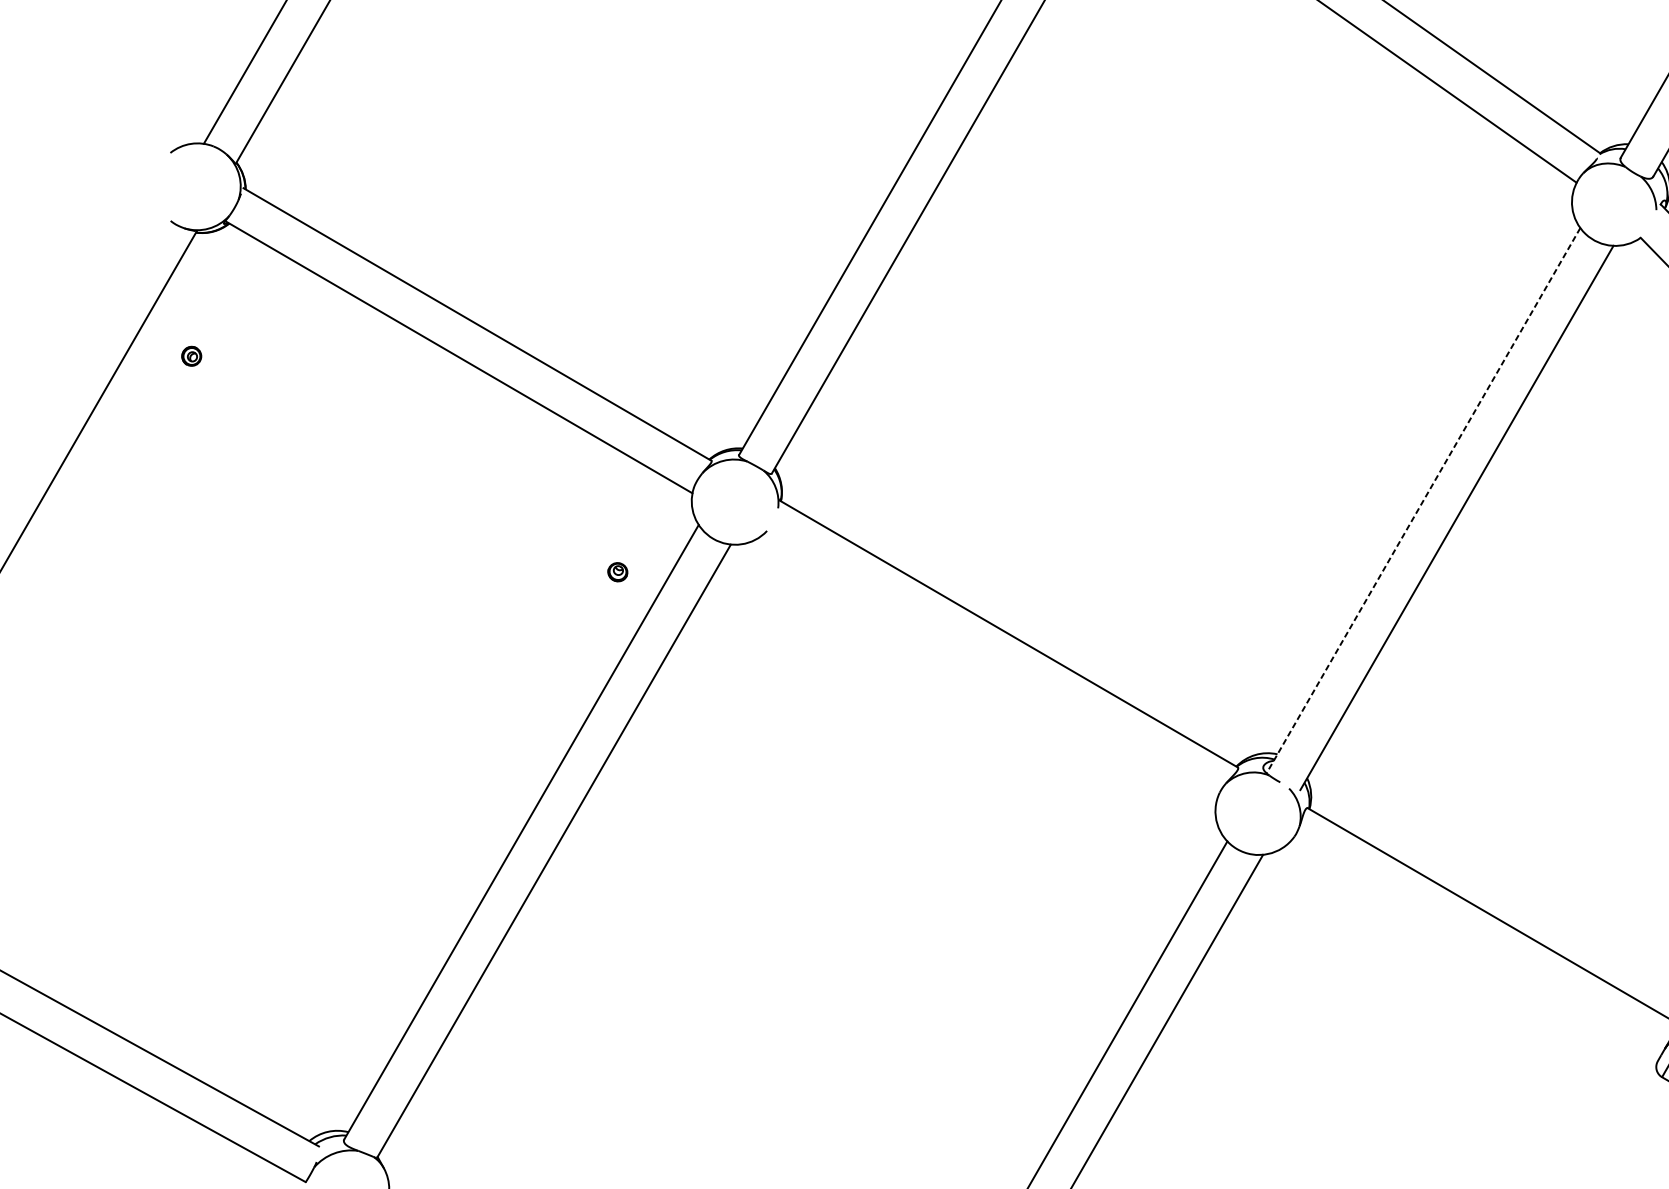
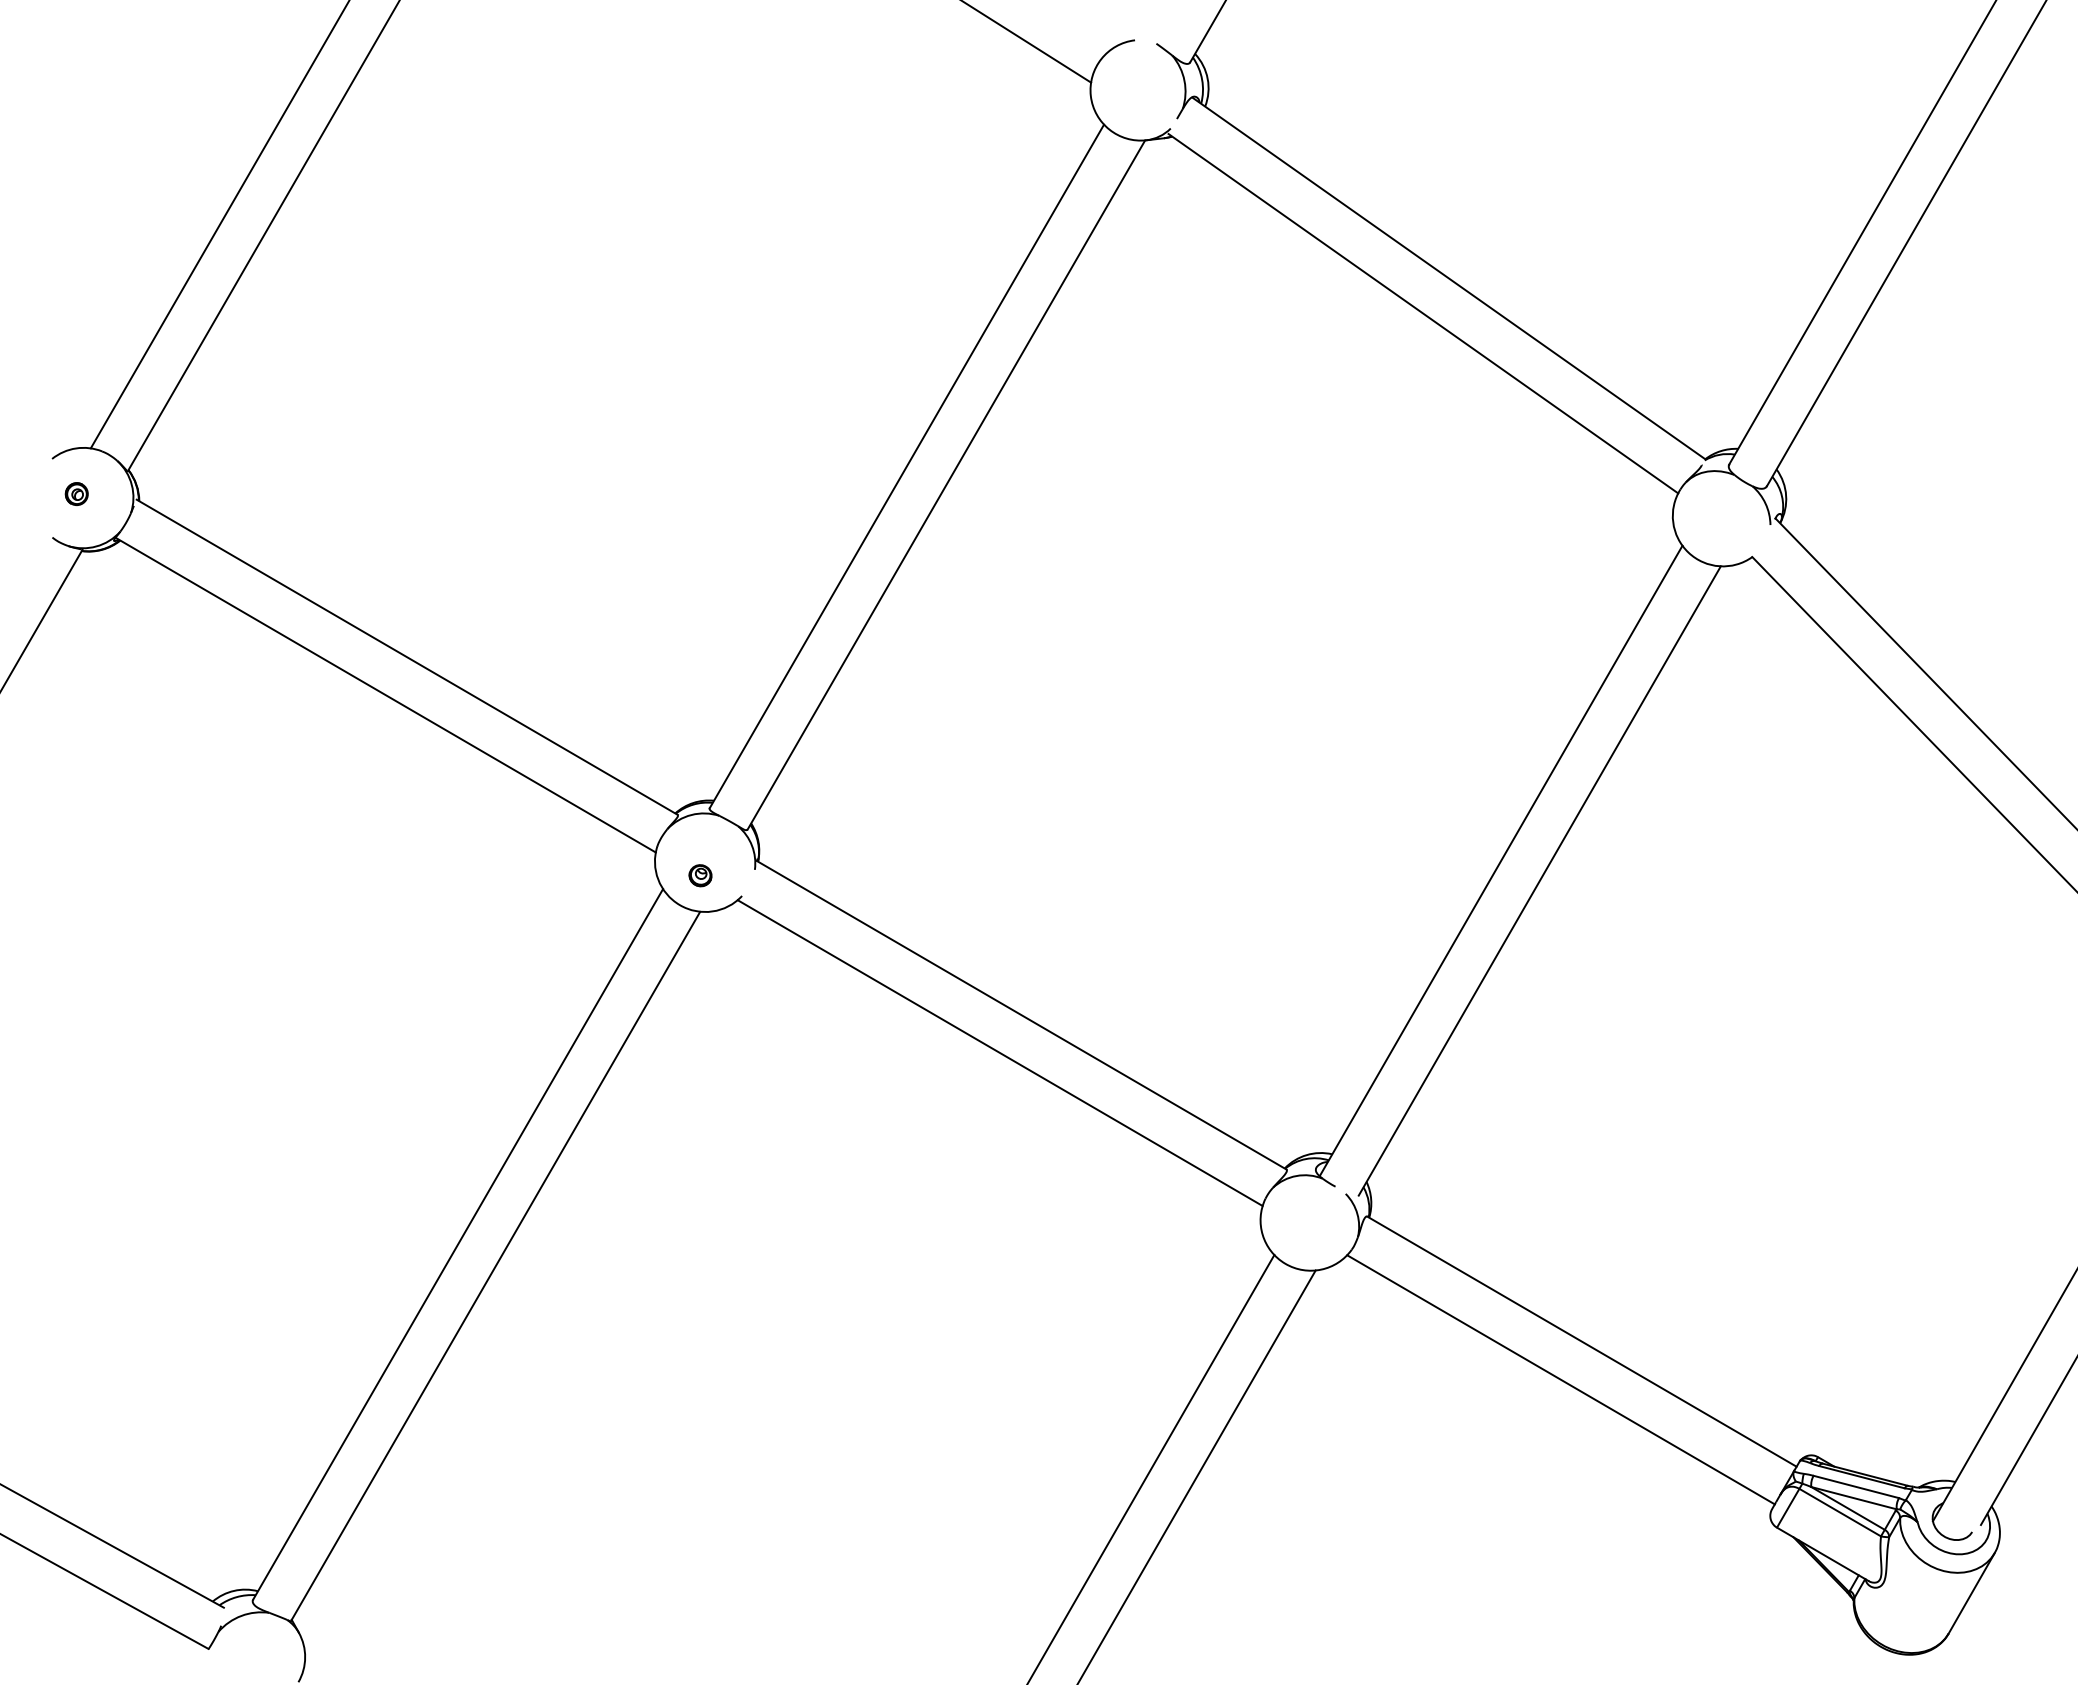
part: (191, 355) -> (76, 493), moved
line: (1423, 500) -> (1501, 860), dashed -> solid
part: (617, 572) -> (700, 875), moved
line: (989, 667) -> (999, 1053), added
line: (1474, 949) -> (1560, 1379), added

